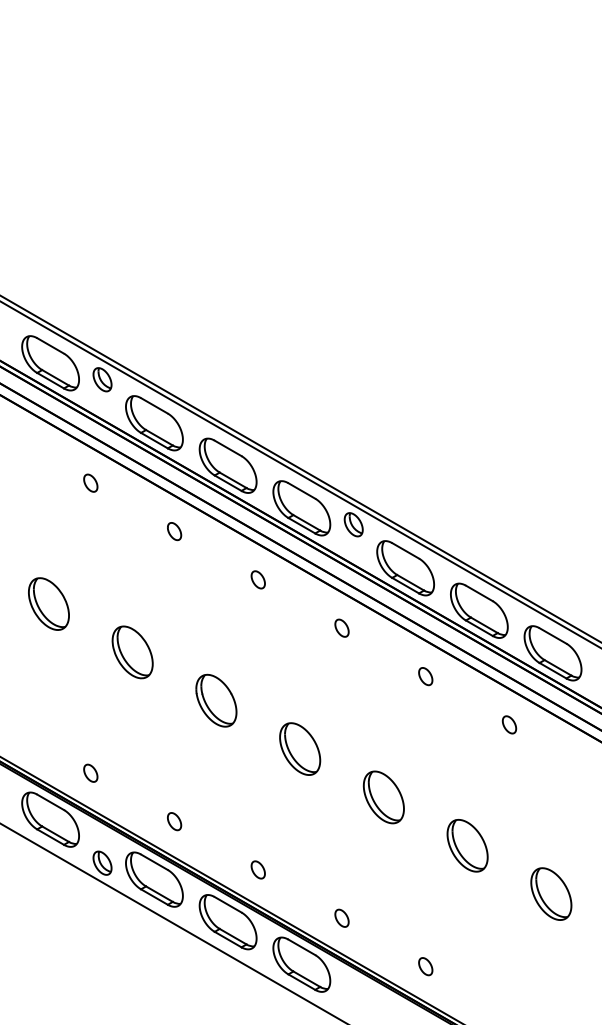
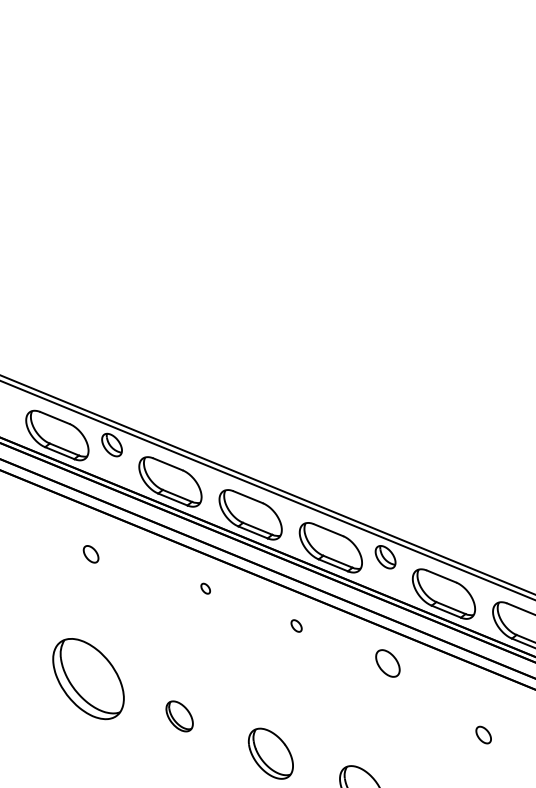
part: (90, 482) -> (90, 553), moved
part: (174, 531) -> (205, 588), size x0.6
part: (257, 579) -> (295, 625), size x0.7
part: (48, 603) -> (88, 678), size x1.6
part: (341, 627) -> (387, 662), size x1.6
part: (132, 652) -> (179, 716), size x0.6
part: (425, 676) -> (483, 735), moved

